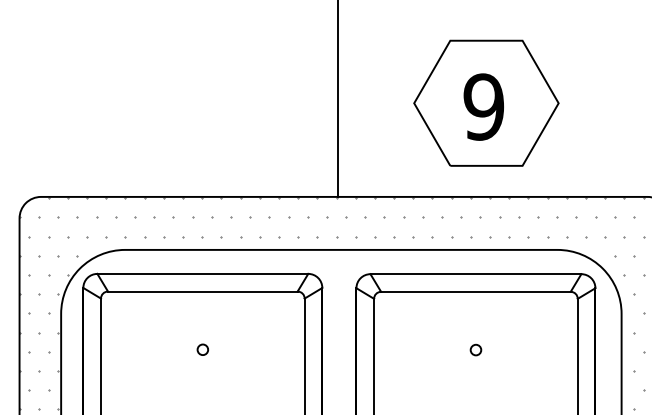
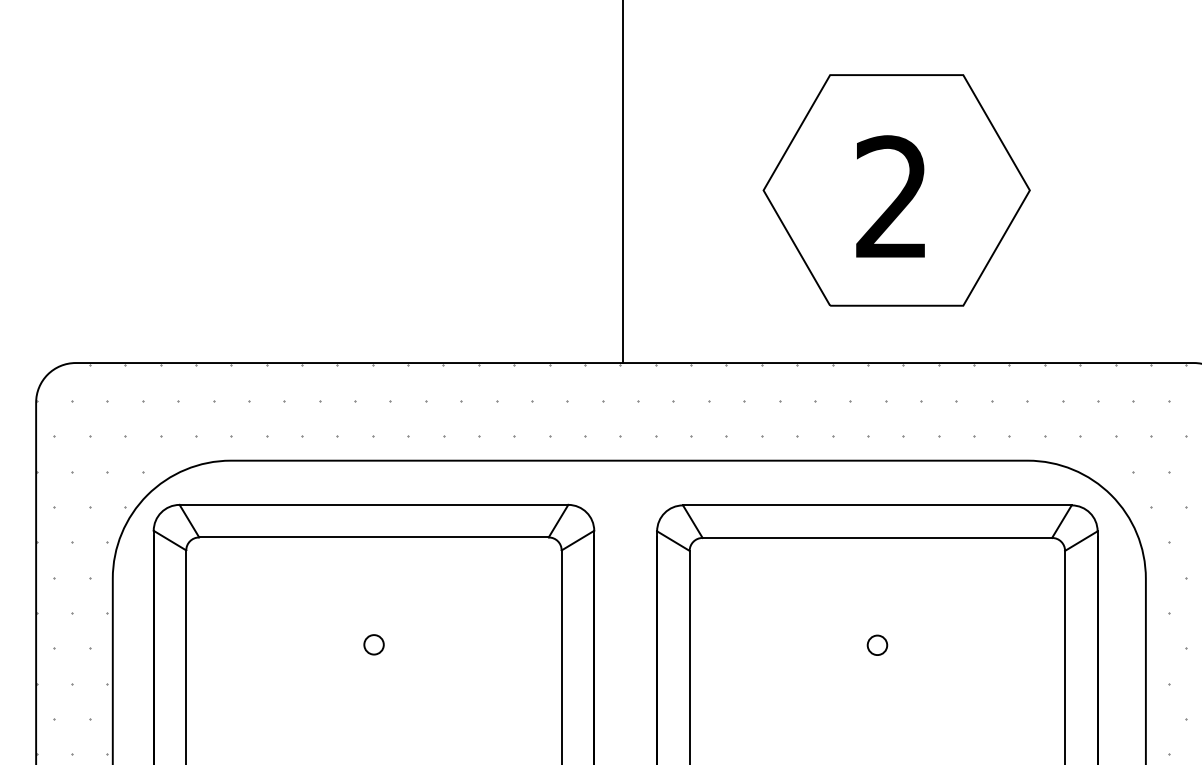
text: (483, 106) -> (891, 196), 9 -> 2

